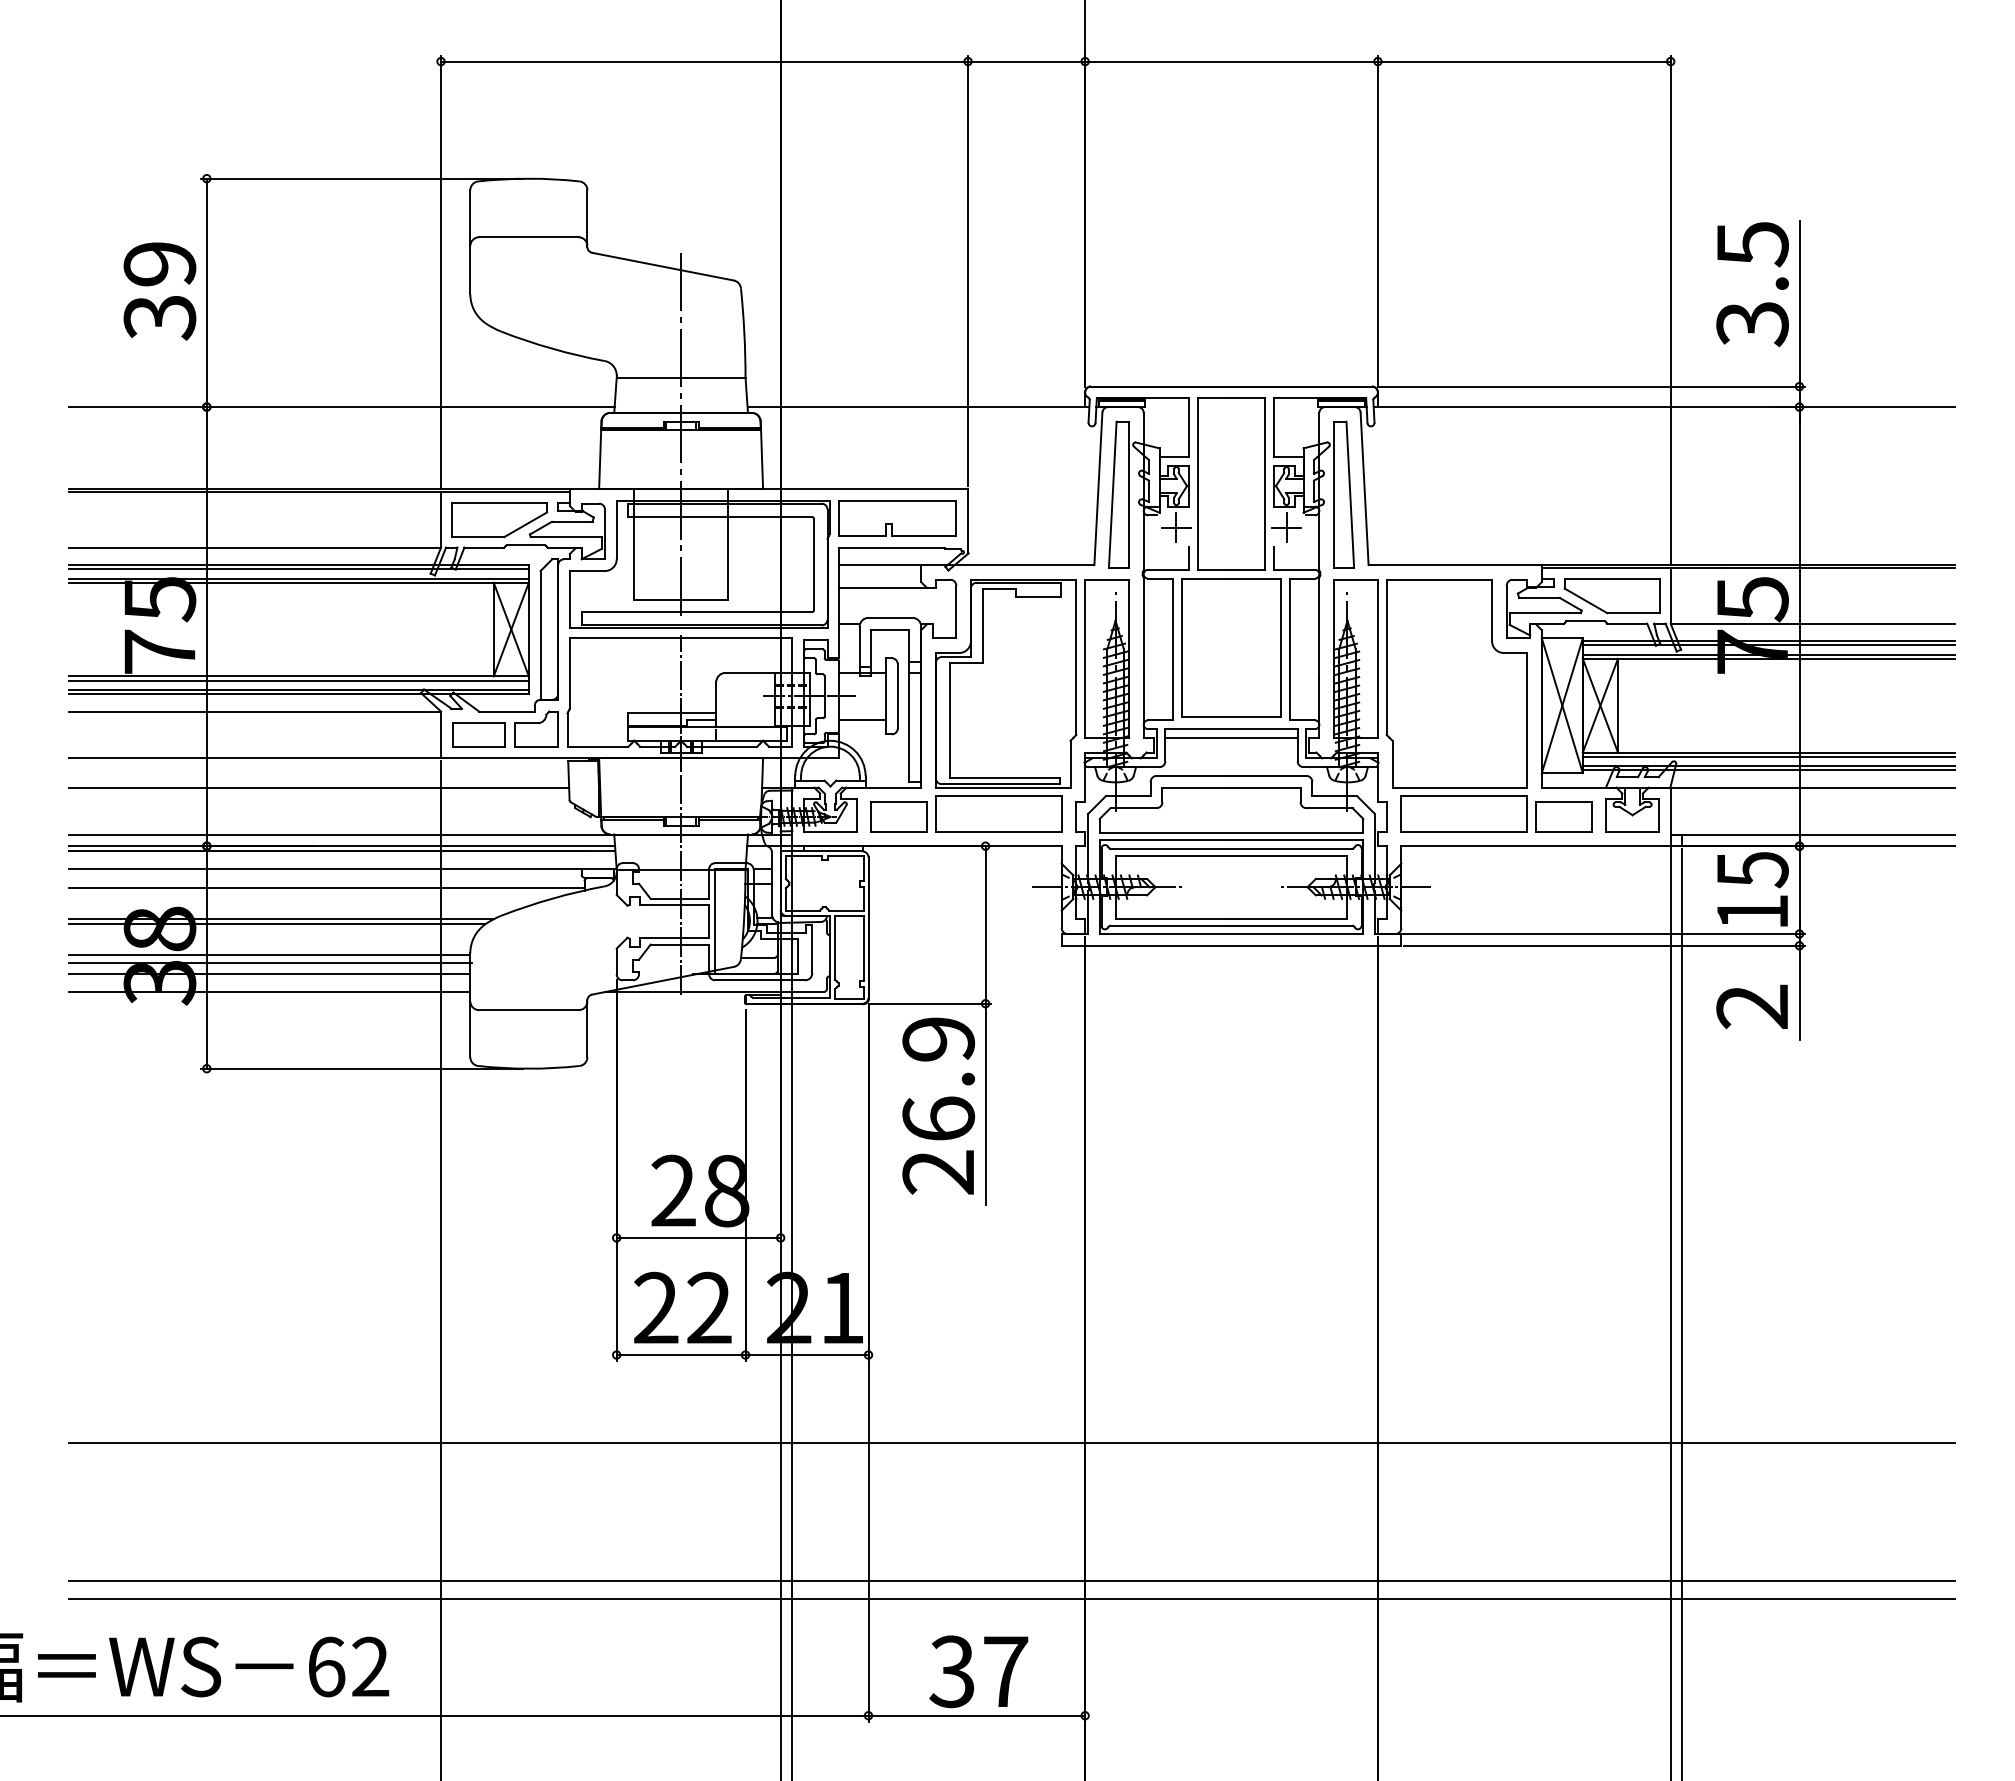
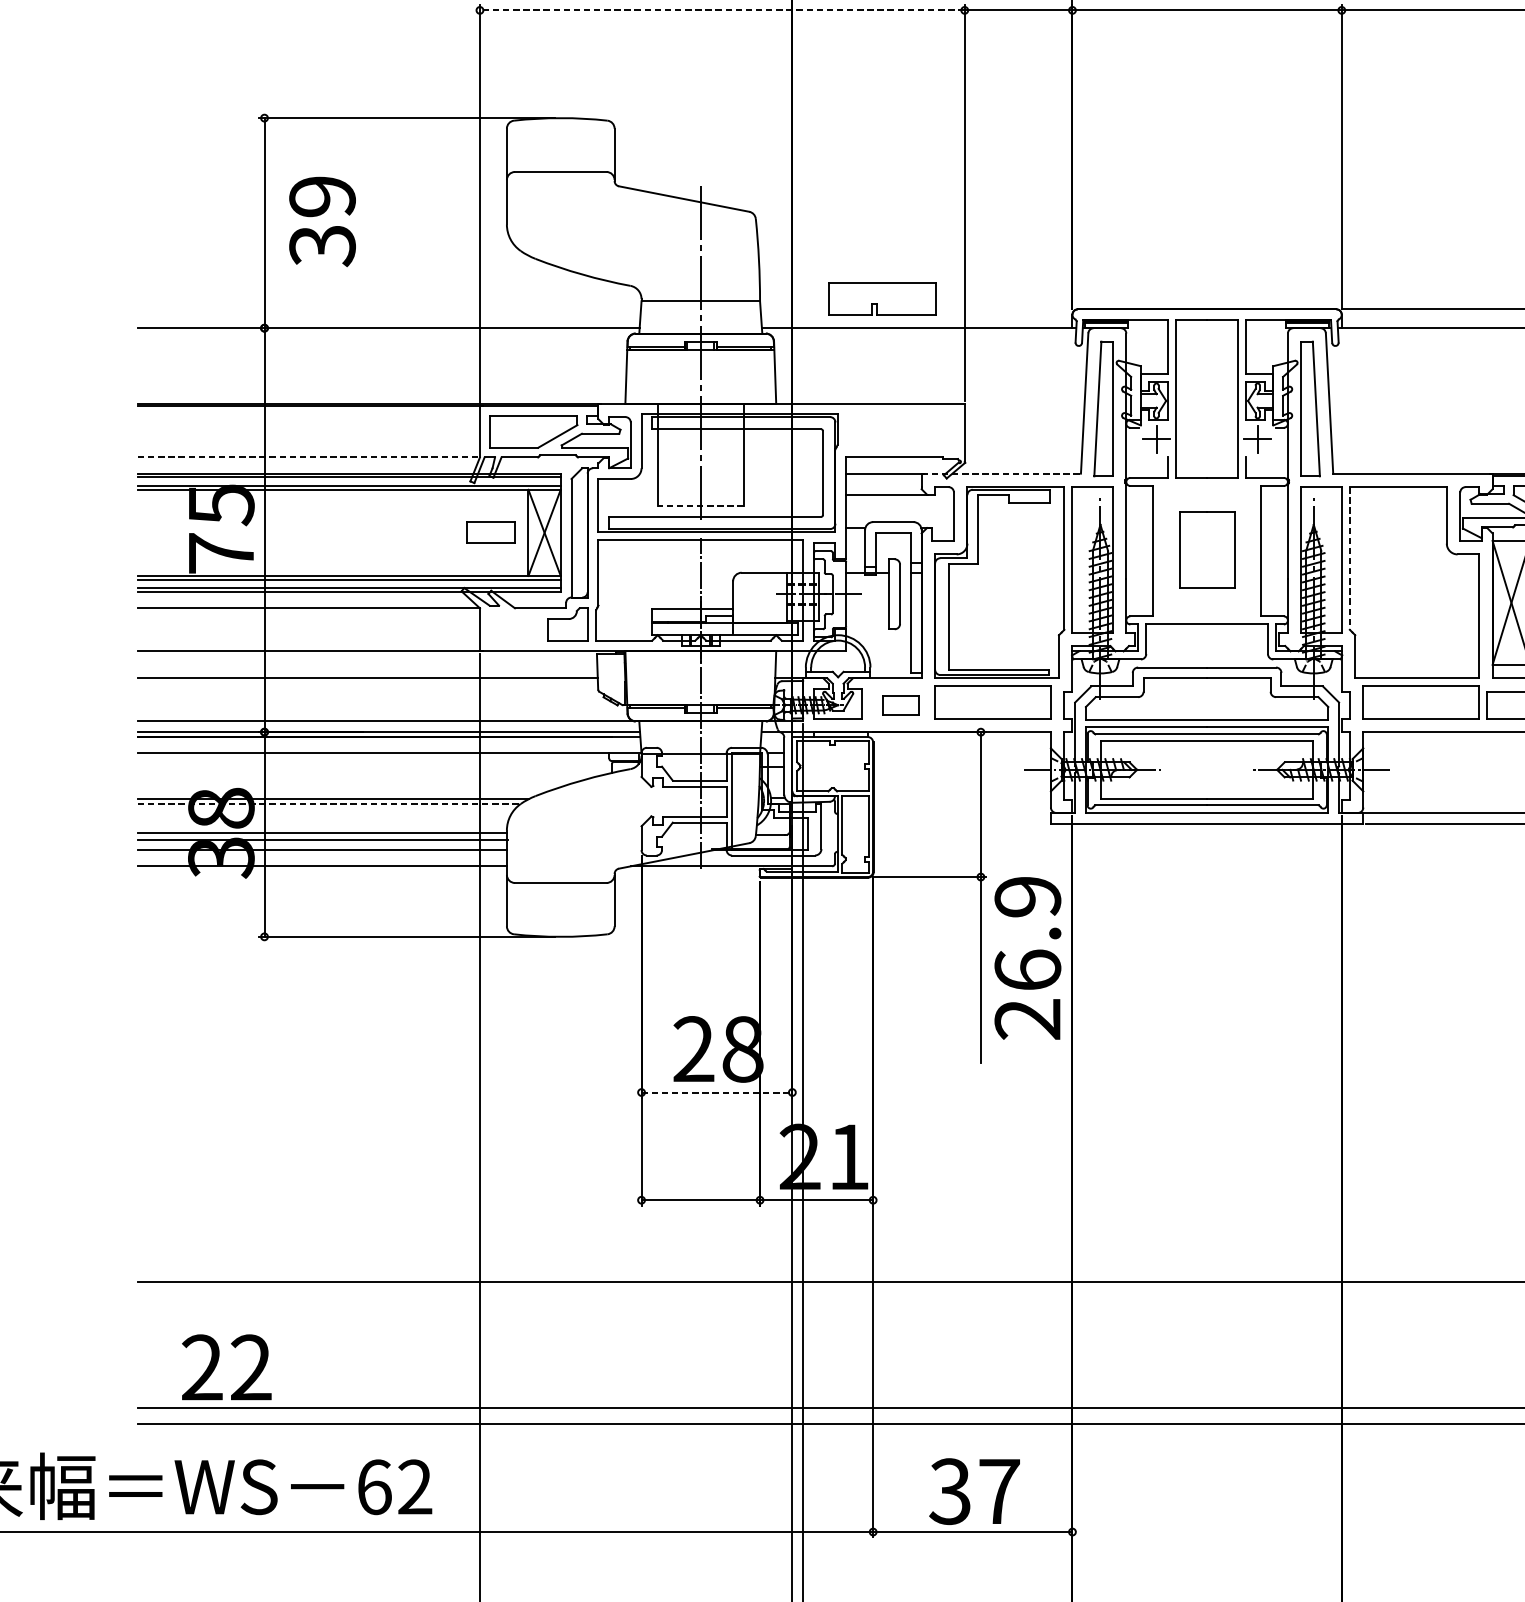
line: (704, 61) -> (722, 10), solid -> dashed
text: (159, 291) -> (322, 221), moved
part: (897, 518) -> (882, 299), moved
line: (255, 547) -> (309, 457), solid -> dashed
line: (1007, 565) -> (1001, 473), solid -> dashed
line: (681, 600) -> (701, 506), solid -> dashed
part: (1231, 647) -> (1207, 549), size x0.6
line: (1386, 657) -> (1349, 558), solid -> dashed
line: (862, 719) -> (867, 615), removed
part: (478, 734) -> (490, 531), moved
line: (1231, 737) -> (1207, 632), removed
part: (898, 816) -> (900, 704), size x0.7
line: (326, 888) -> (374, 771), removed
line: (277, 924) -> (329, 804), solid -> dashed
text: (938, 1105) -> (1027, 957), moved
line: (698, 1237) -> (716, 1092), solid -> dashed
text: (682, 1307) -> (226, 1367), moved

